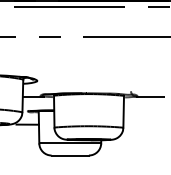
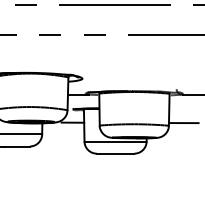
line: (137, 125) -> (183, 123), added

